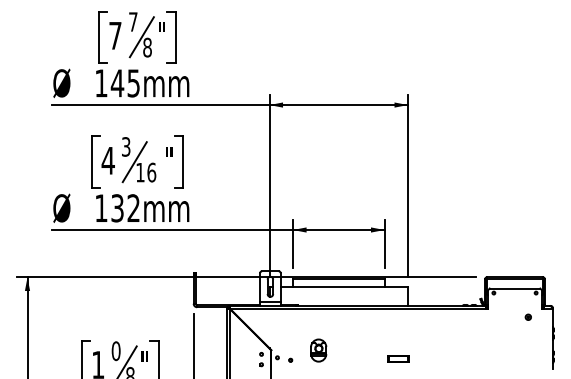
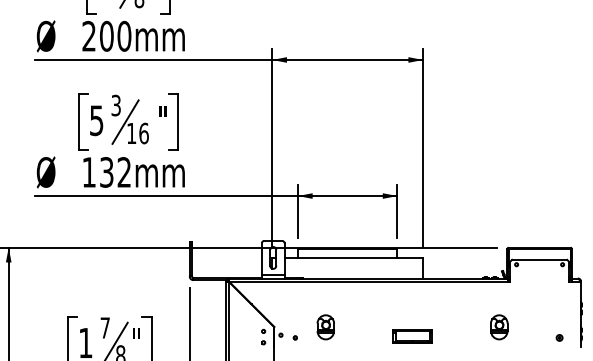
text: (117, 83) -> (106, 36), 145mm -> 200mm
text: (107, 160) -> (95, 120), 4 -> 5
part: (527, 316) -> (558, 337), moved
part: (477, 350) -> (498, 327), added
text: (115, 351) -> (104, 328), 0 -> 7
part: (398, 358) -> (412, 335), size x1.67

